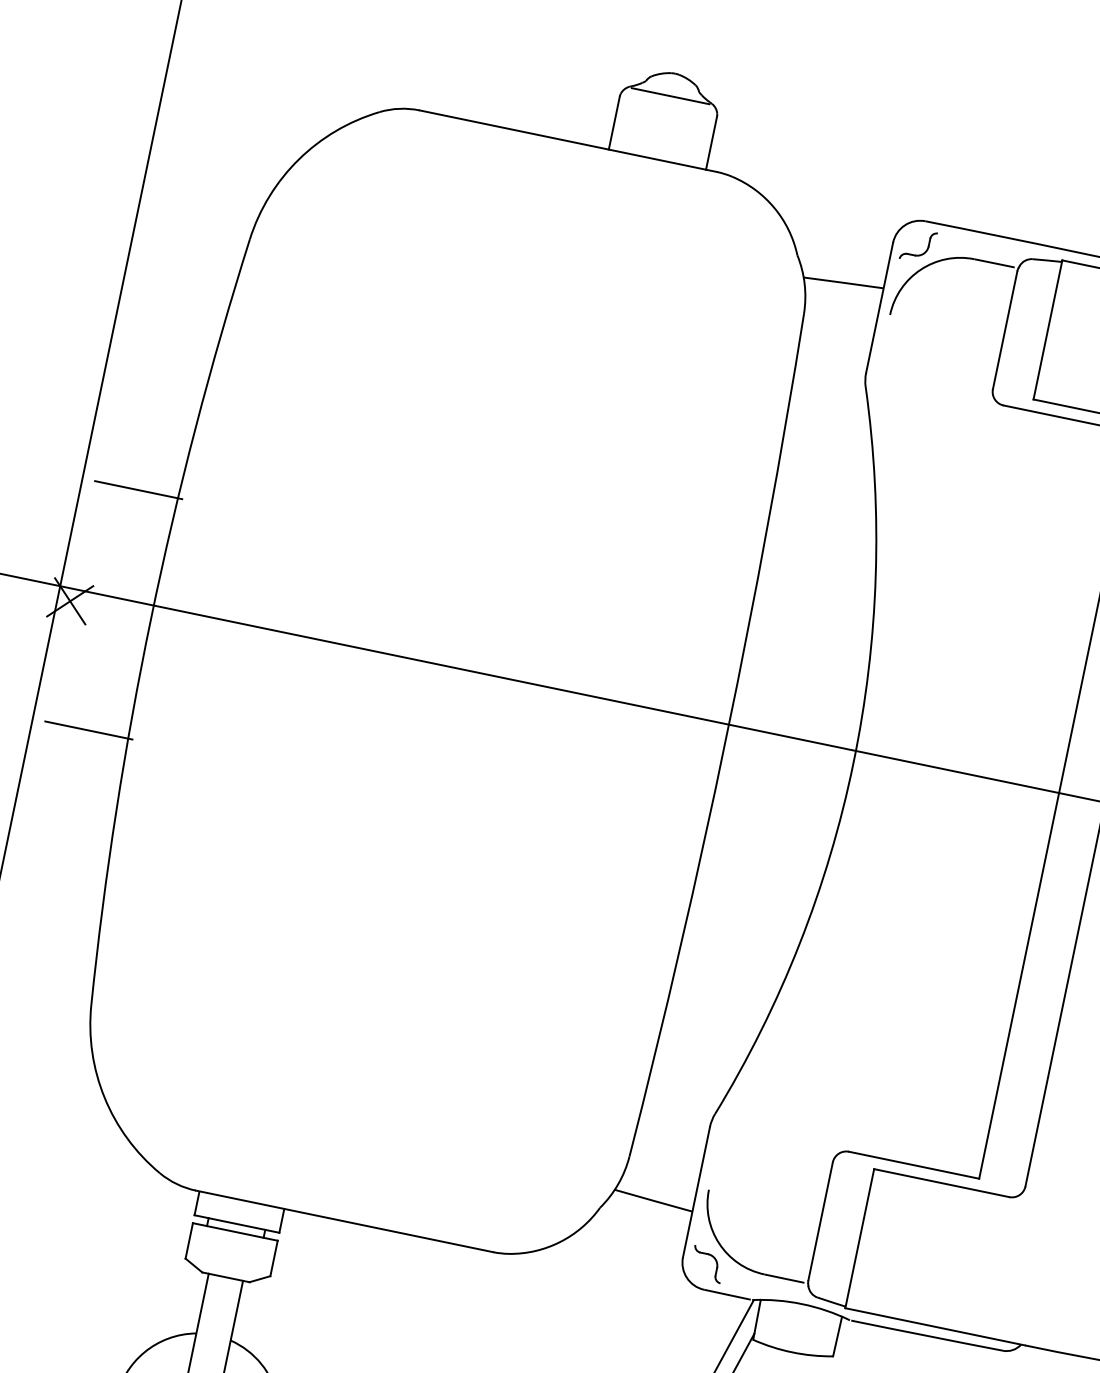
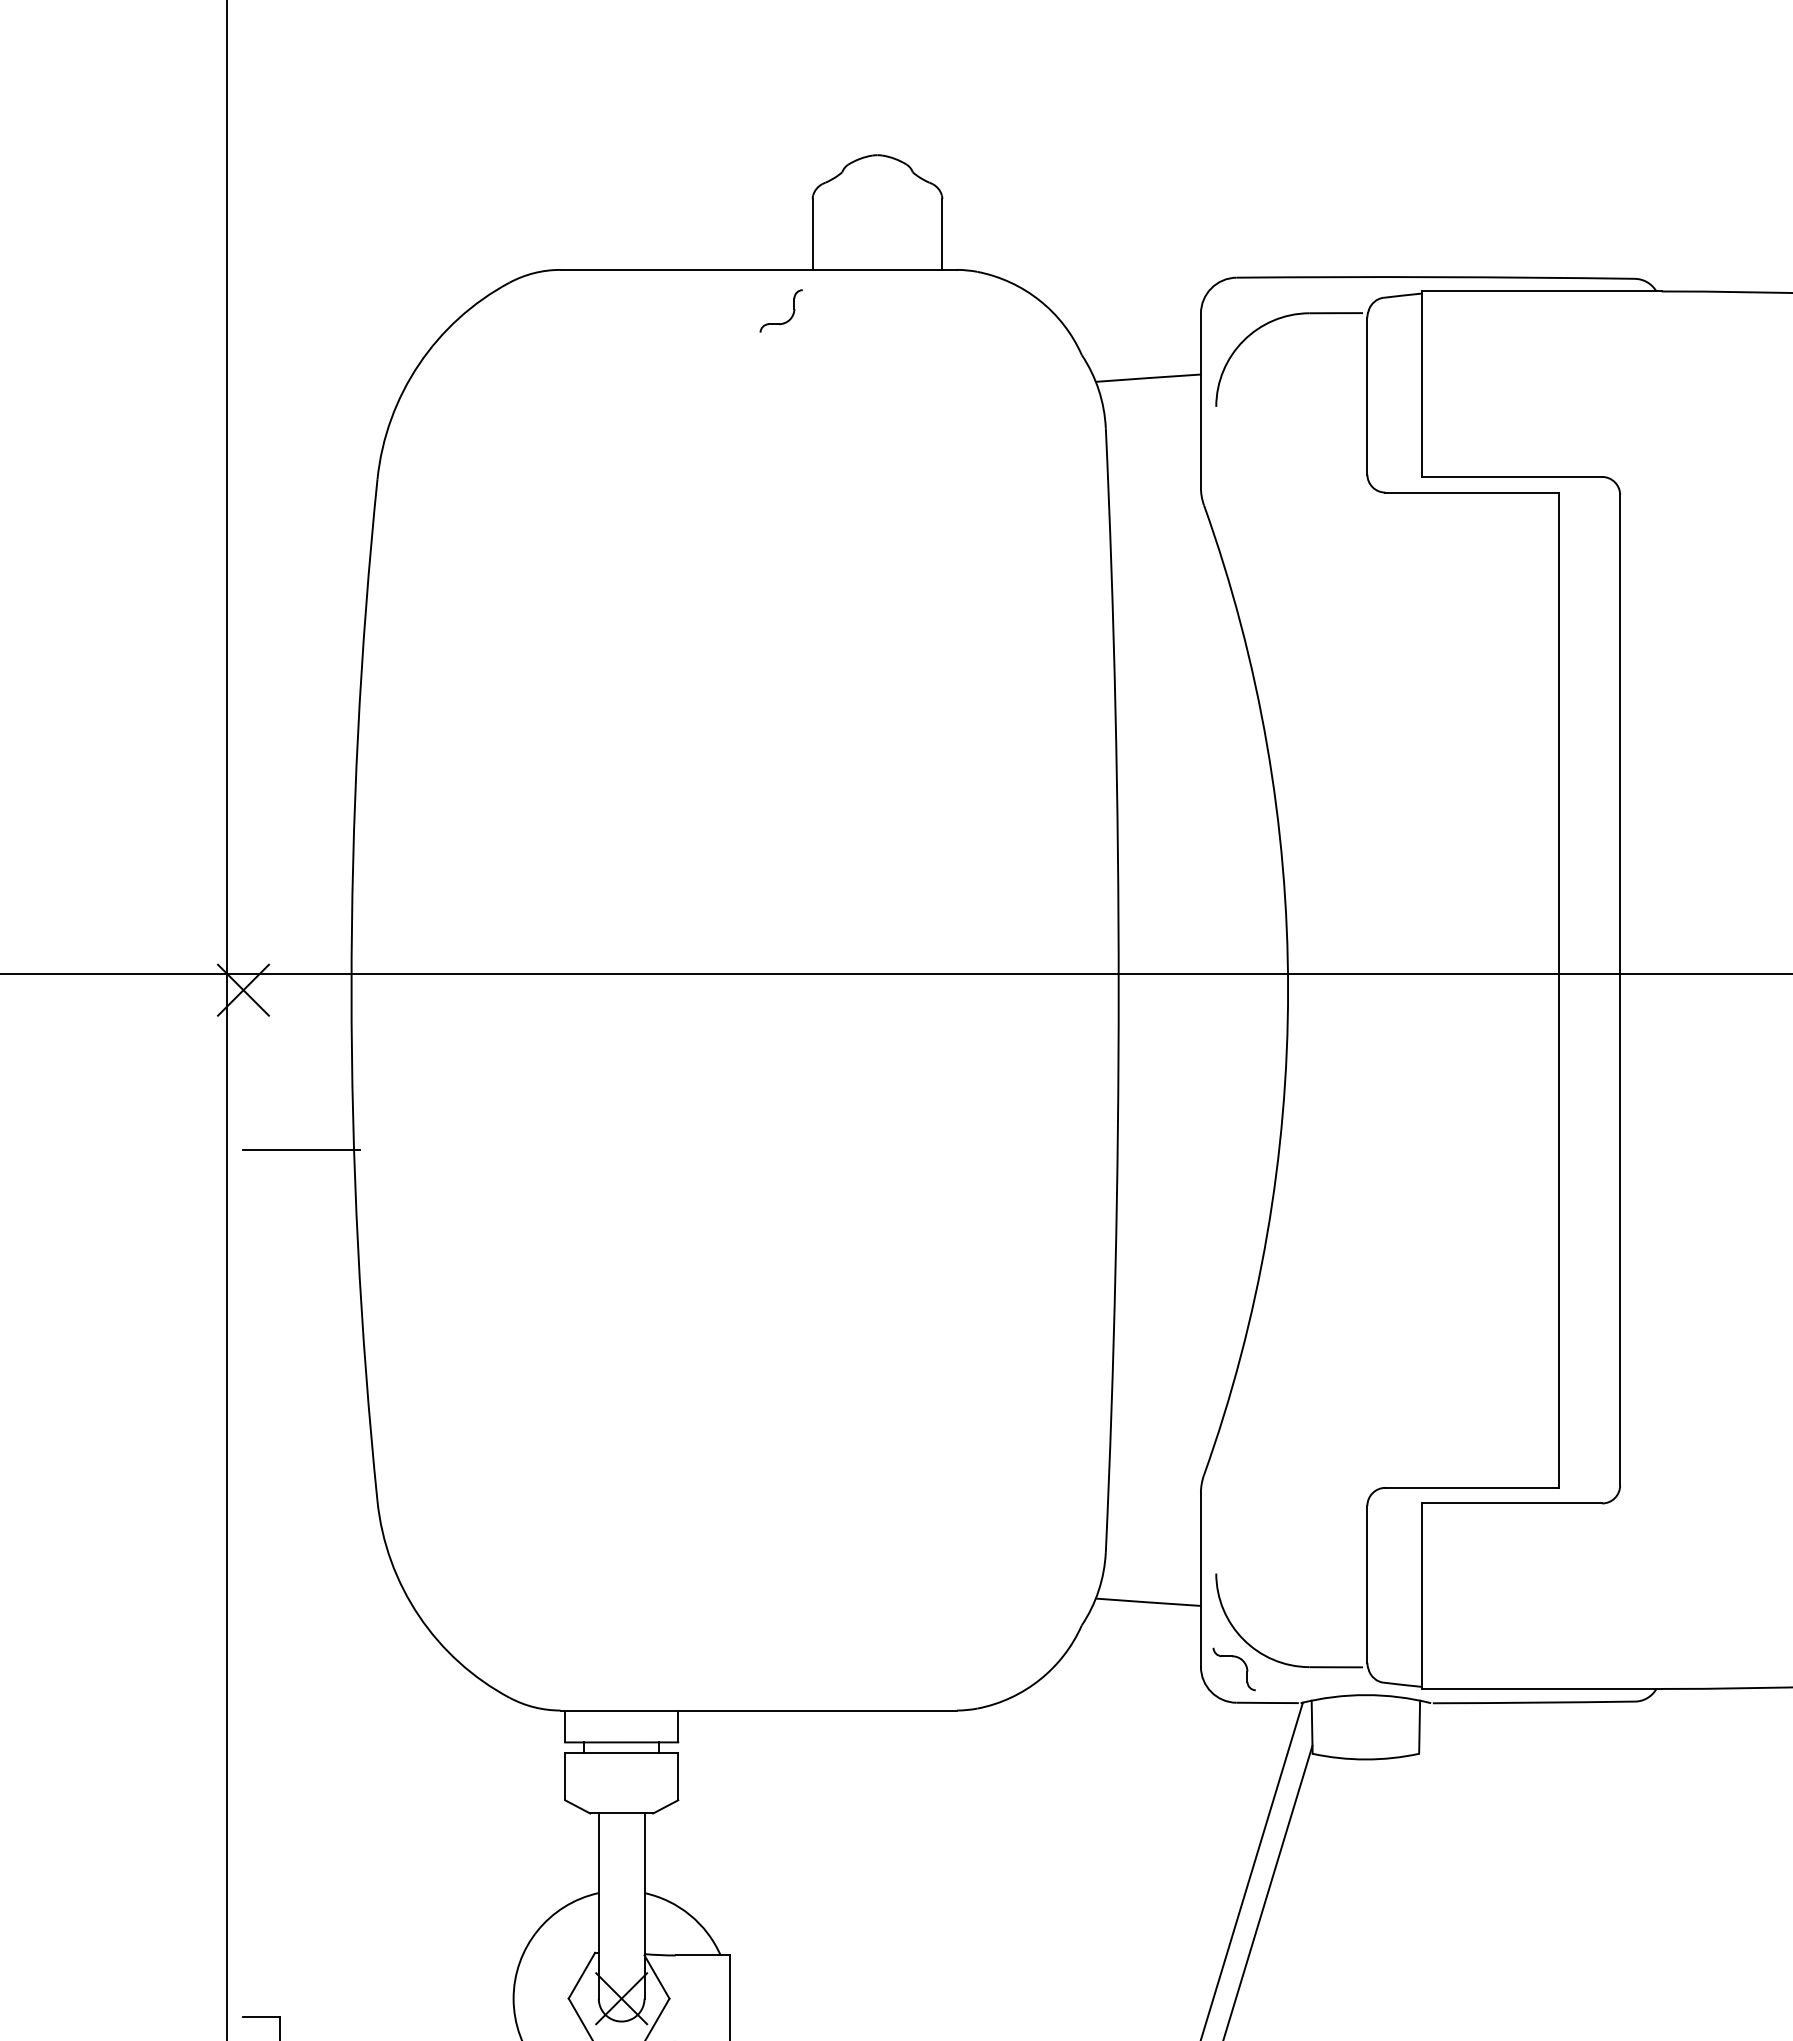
line: (670, 96) -> (877, 185), removed
part: (923, 252) -> (789, 318), moved
line: (138, 489) -> (301, 829), removed

